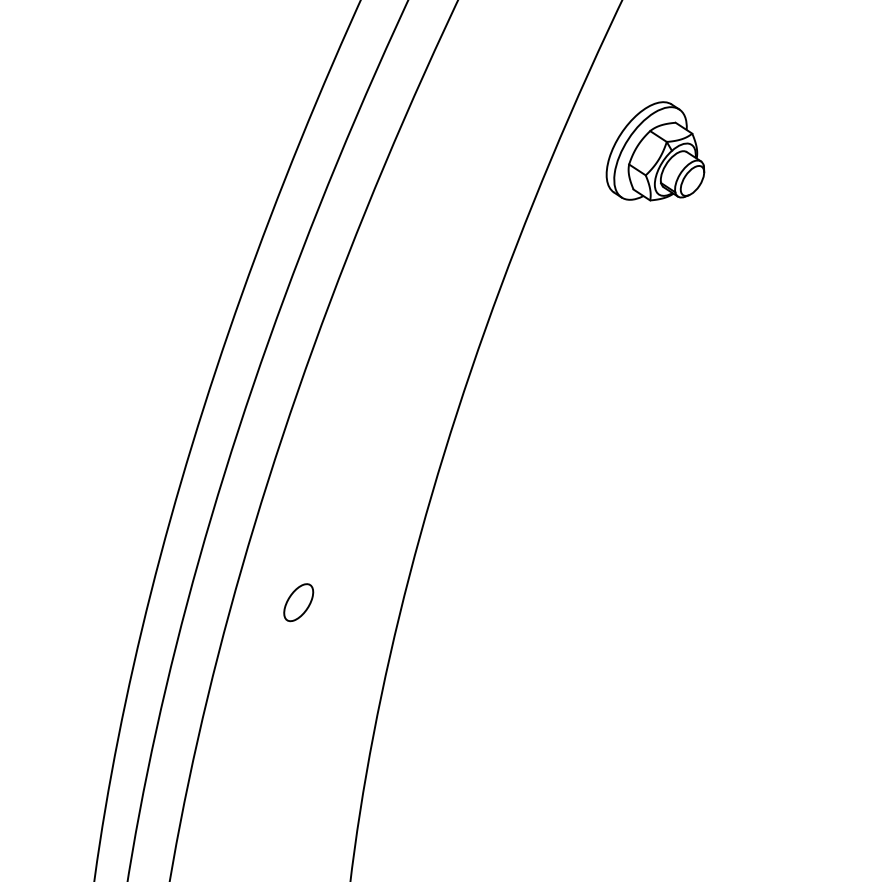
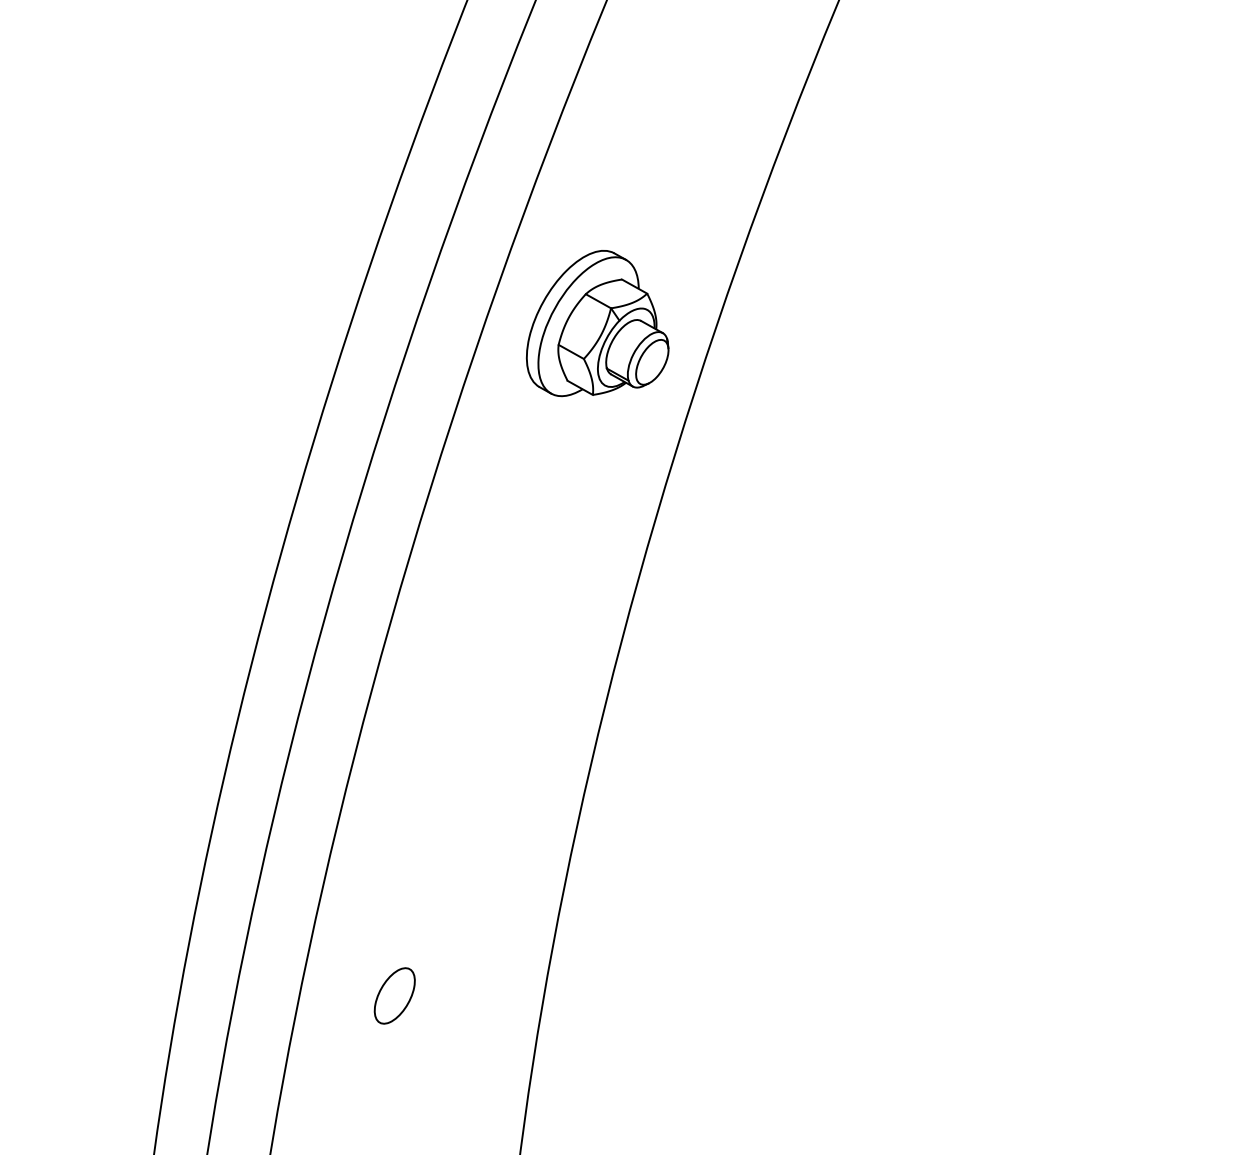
part: (655, 151) -> (595, 323), moved

